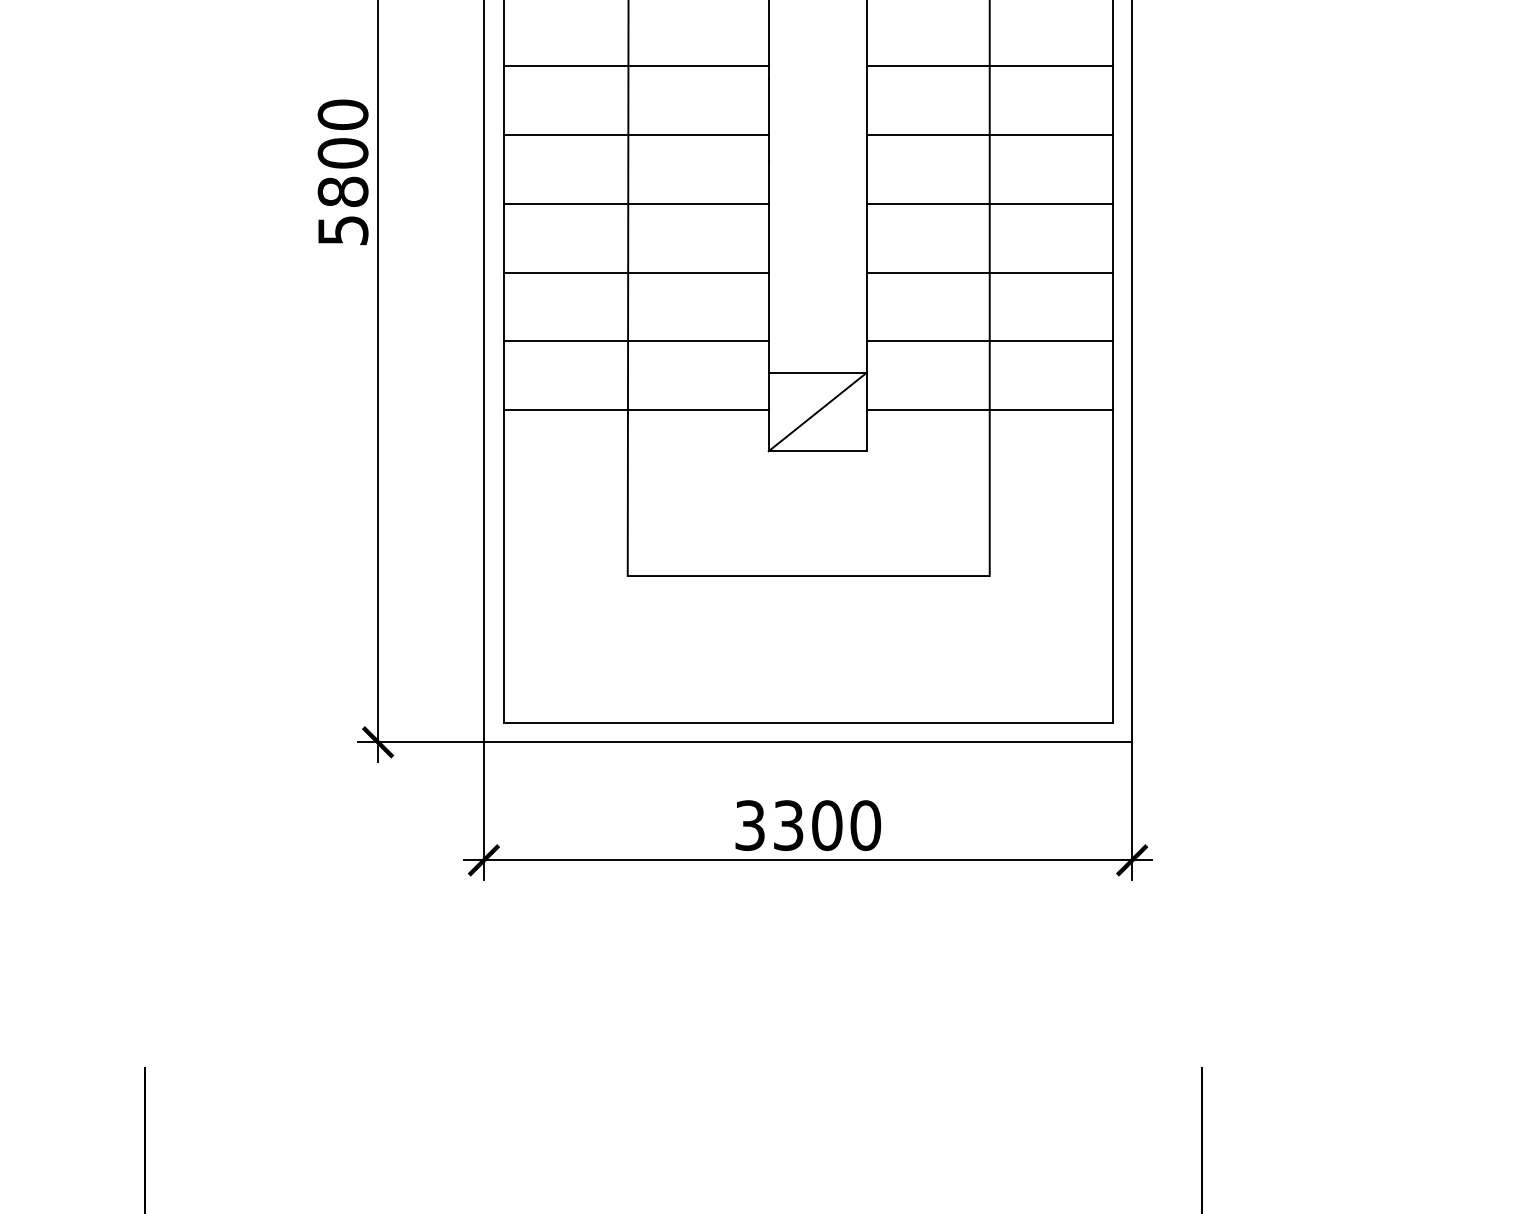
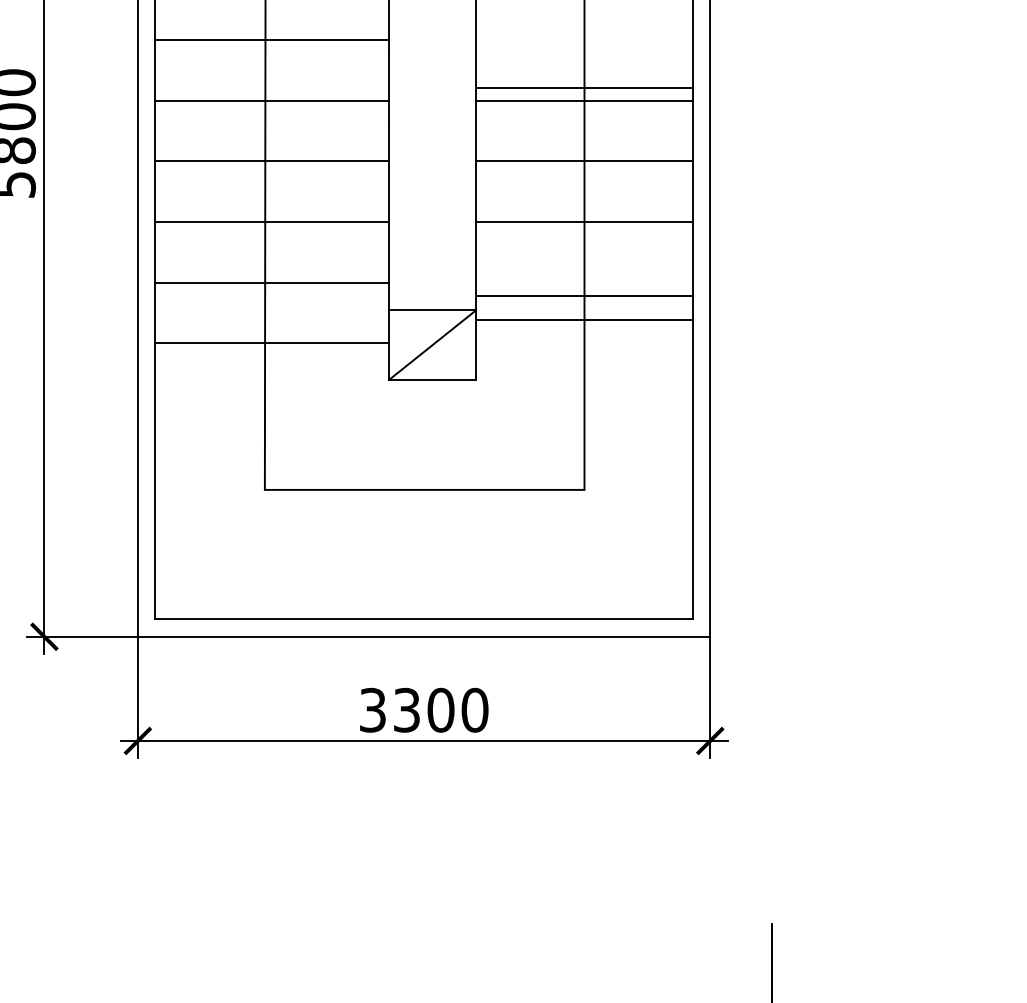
line: (989, 66) -> (584, 87), moved
line: (989, 341) -> (584, 319), moved
line: (989, 410) -> (584, 296), moved

